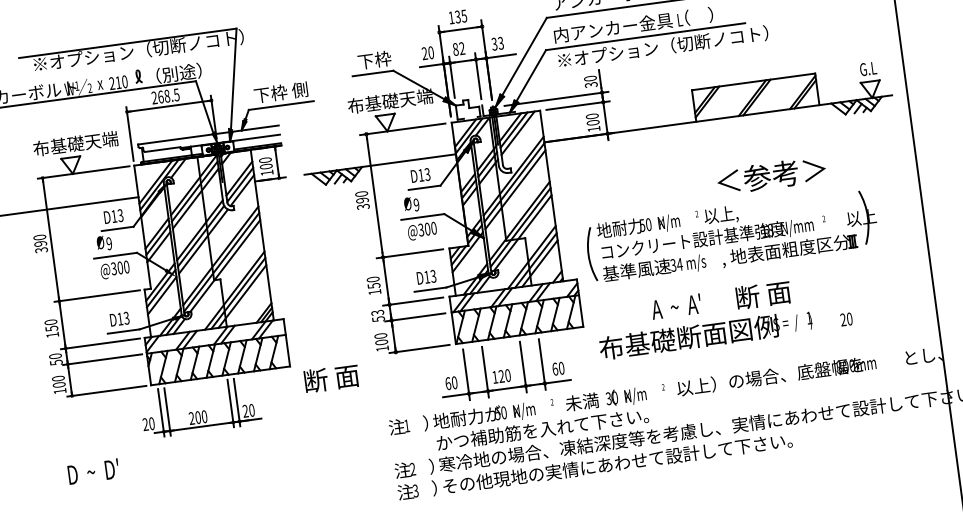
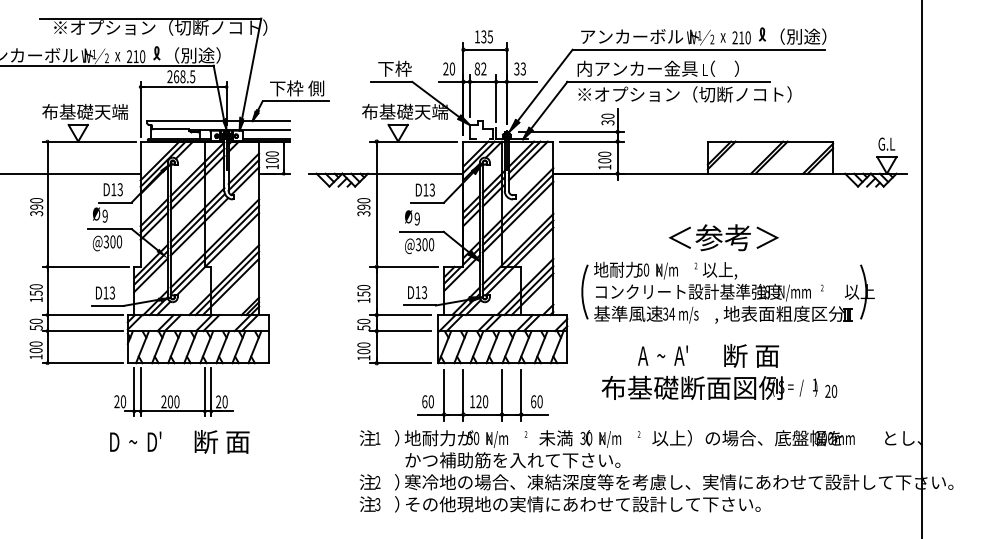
text: (771, 175) -> (723, 237), moved
text: (377, 312) -> (363, 321), 53 -> 50
text: (705, 334) -> (709, 387), moved
text: (331, 378) -> (221, 441), moved
text: (93, 471) -> (135, 441), moved

